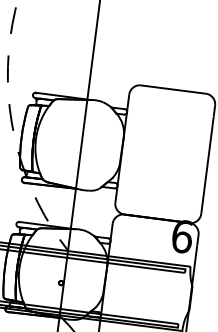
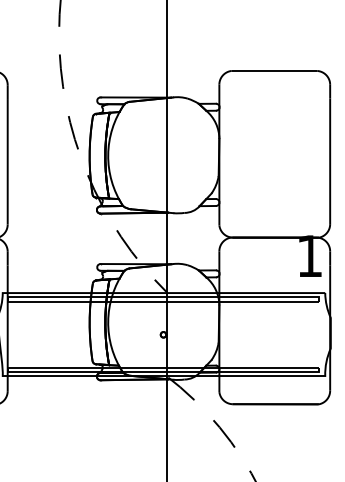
text: (182, 236) -> (309, 255), 6 -> 1

